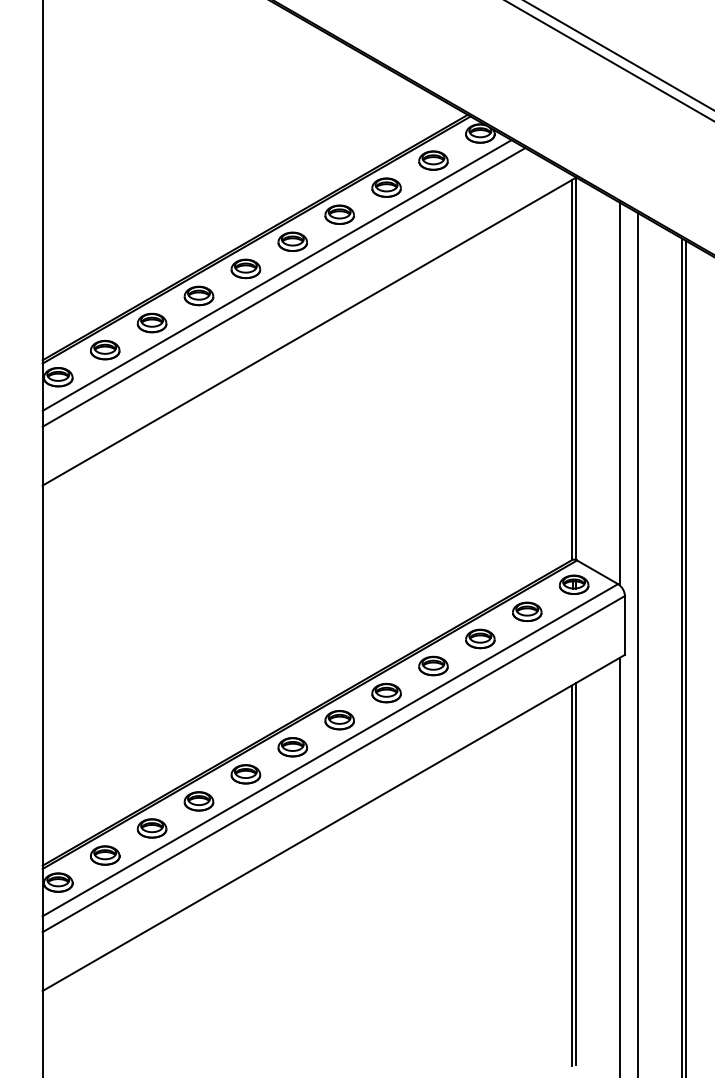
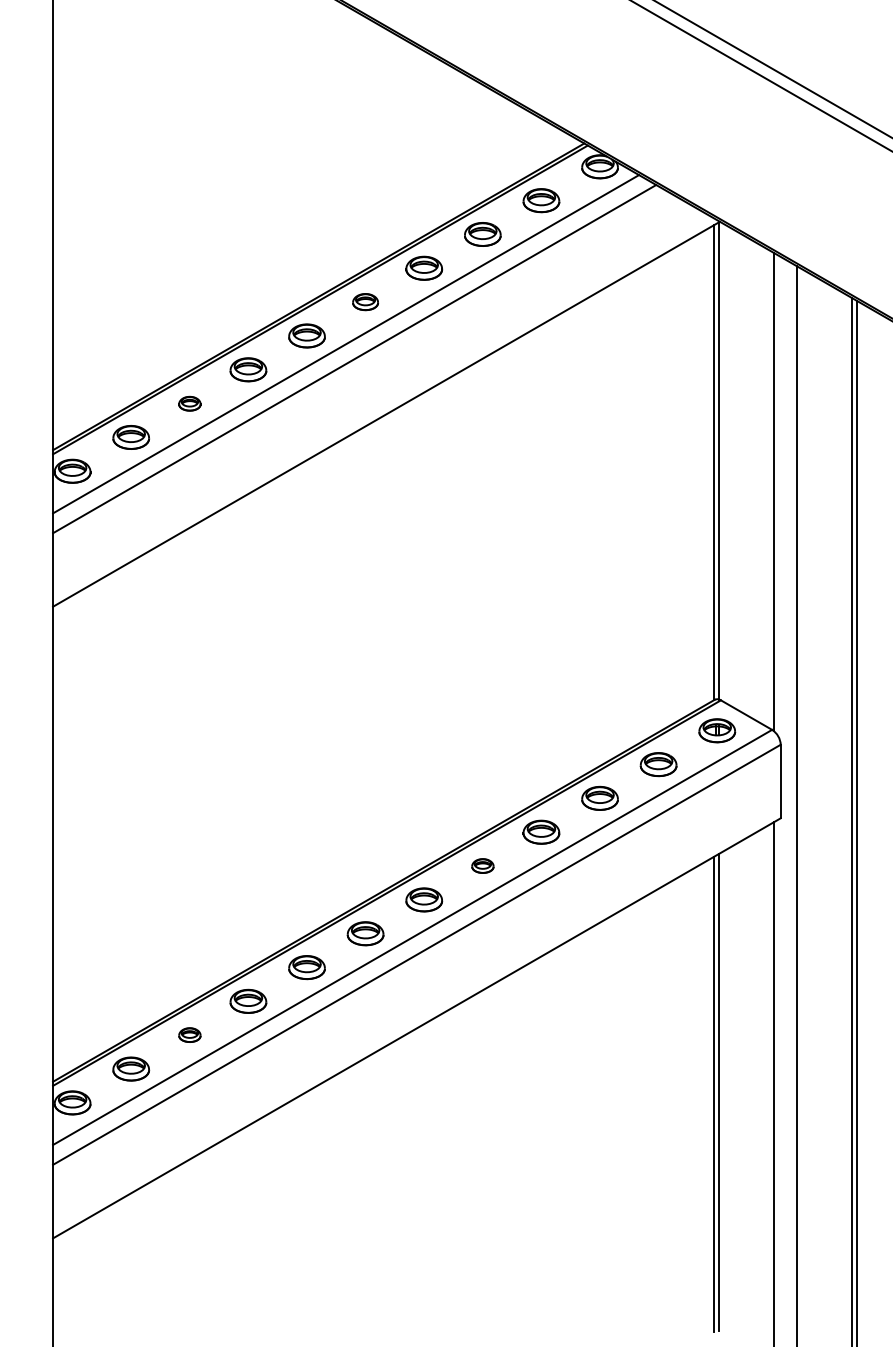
part: (292, 241) -> (365, 301), size x0.7
part: (151, 322) -> (189, 403), size x0.6
part: (386, 692) -> (482, 865), size x0.6
part: (151, 827) -> (189, 1034), size x0.6

